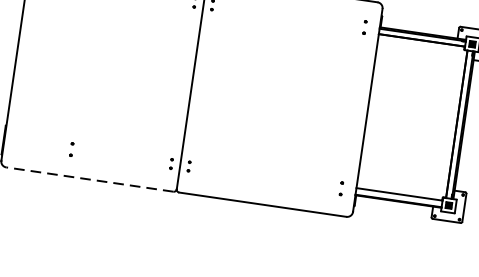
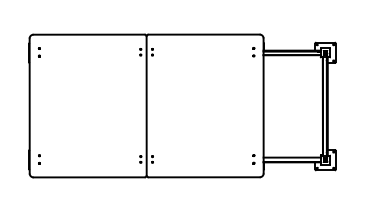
part: (71, 149) -> (39, 159), moved
line: (90, 179) -> (89, 177), dashed -> solid

